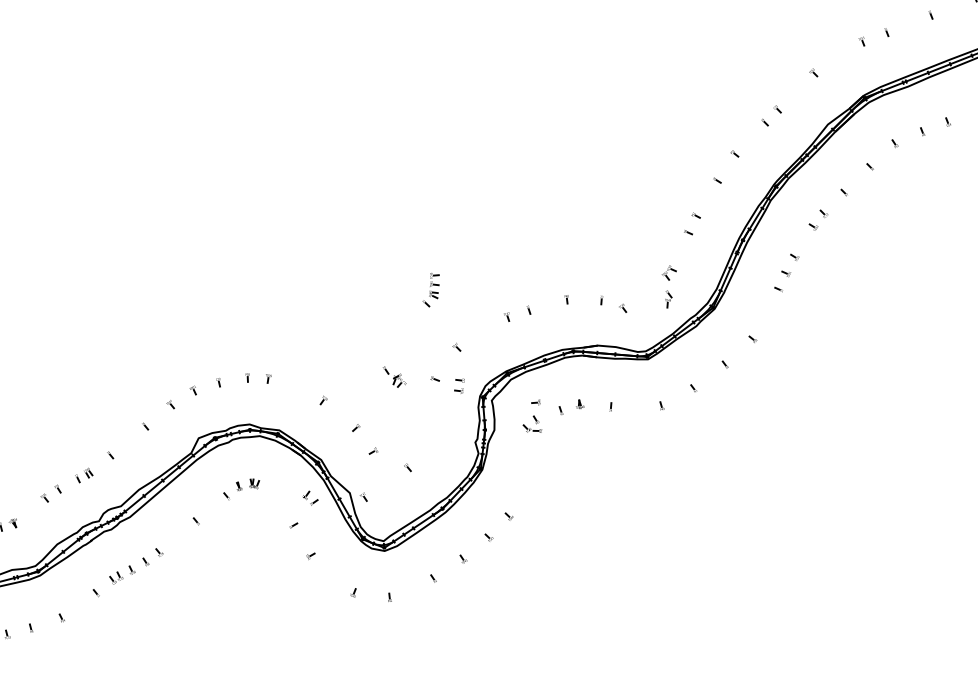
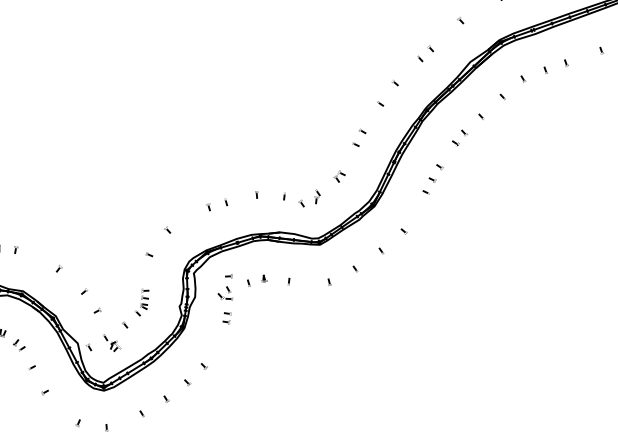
part: (430, 290) -> (141, 302), moved
part: (668, 299) -> (317, 196), moved
part: (394, 376) -> (111, 342), moved
part: (459, 385) -> (227, 317), moved
part: (310, 497) -> (18, 344), moved

